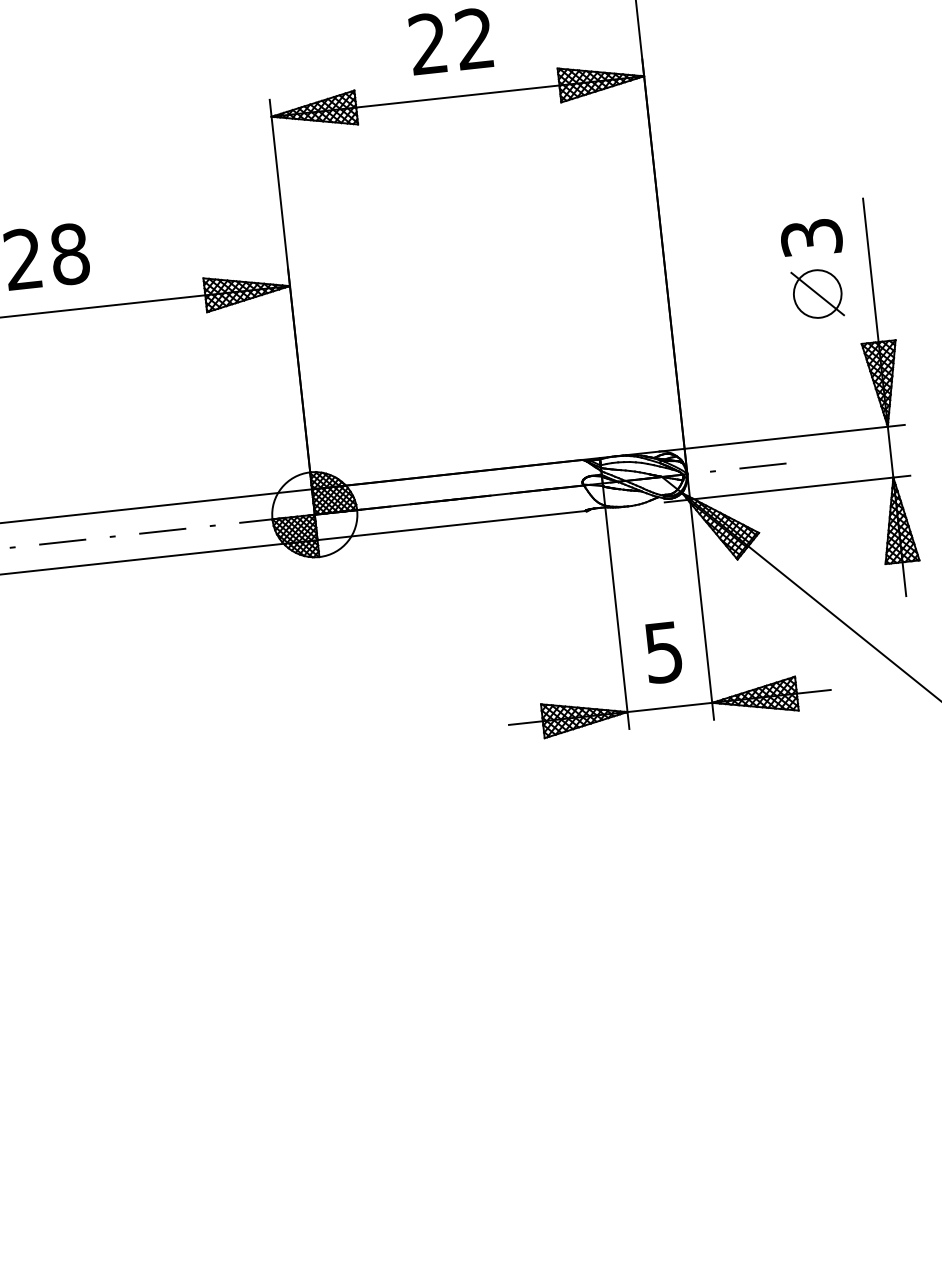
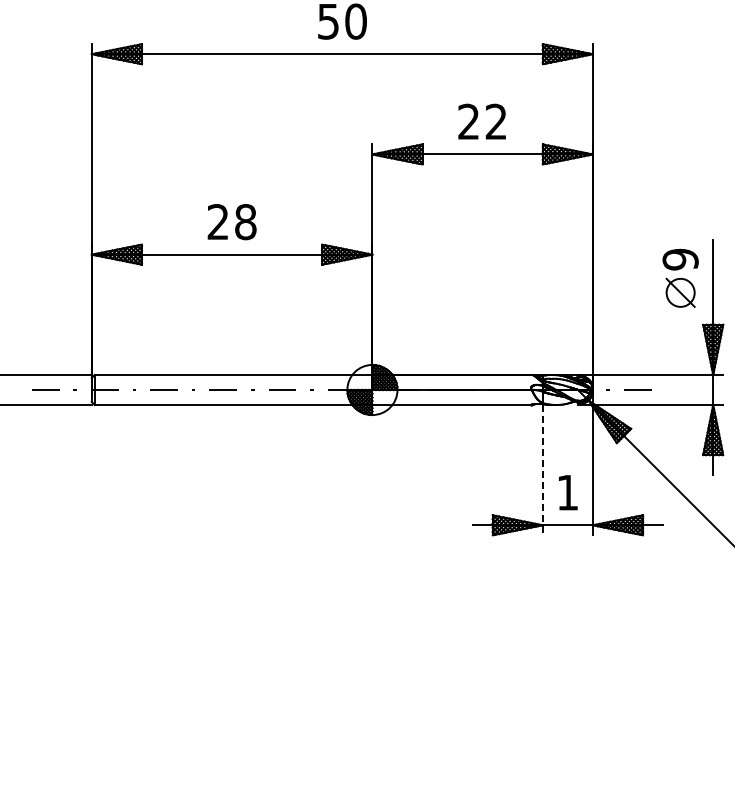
text: (811, 237) -> (680, 259), 3 -> 9
line: (616, 619) -> (542, 470), solid -> dashed
text: (663, 652) -> (567, 492), 5 -> 1

